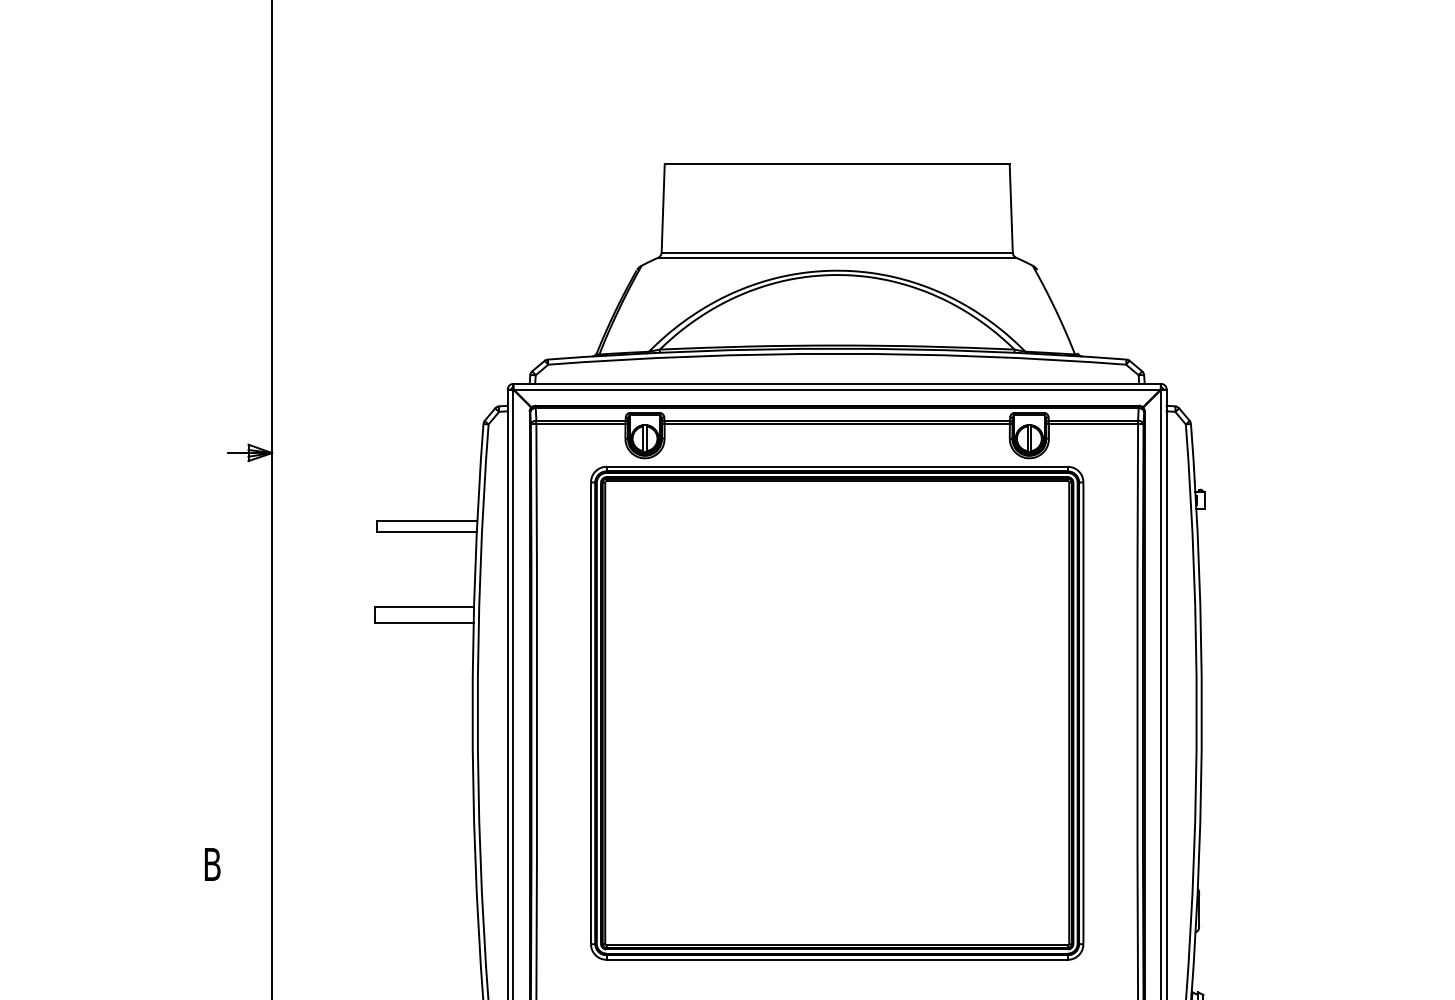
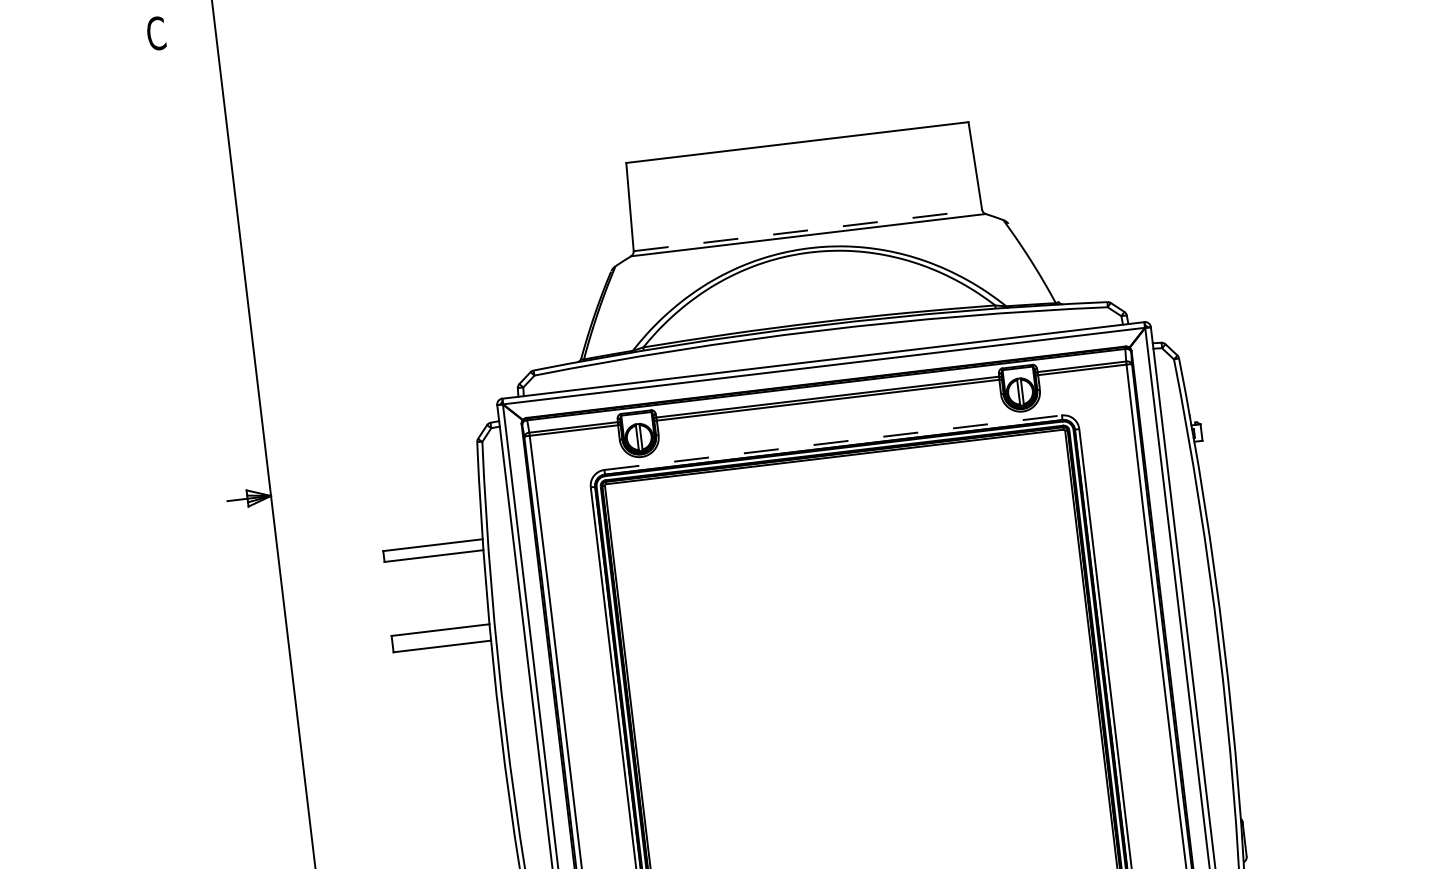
line: (837, 252) -> (808, 230), solid -> dashed
line: (837, 466) -> (833, 442), solid -> dashed

